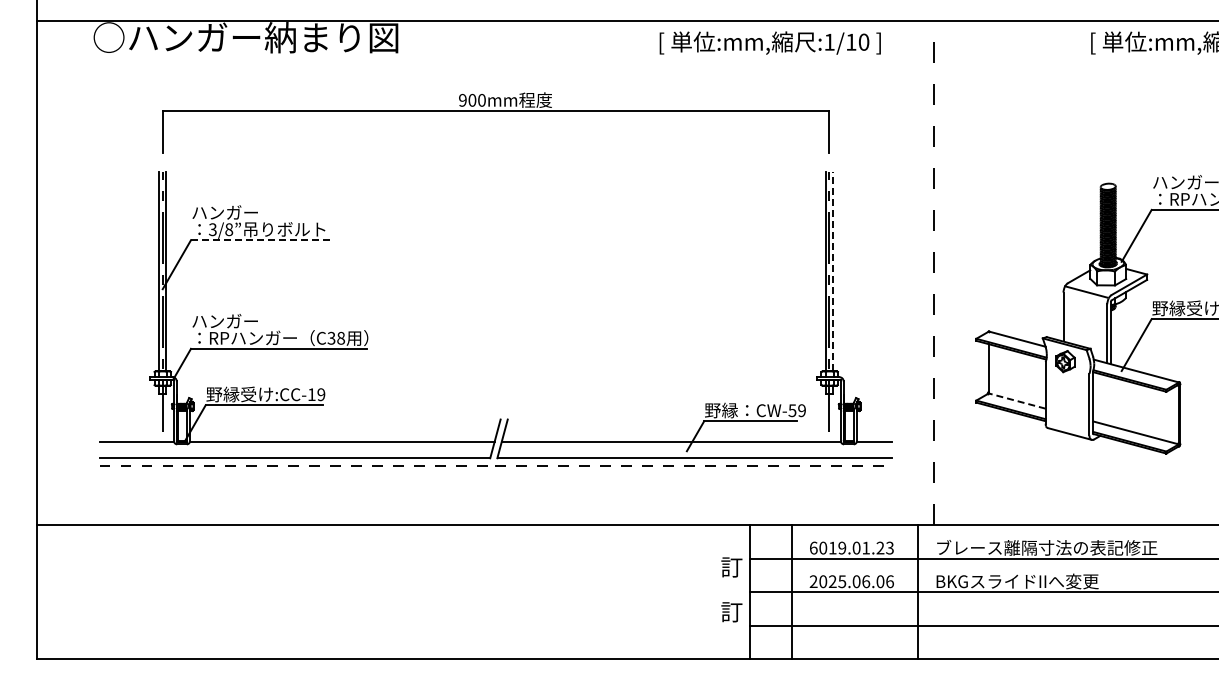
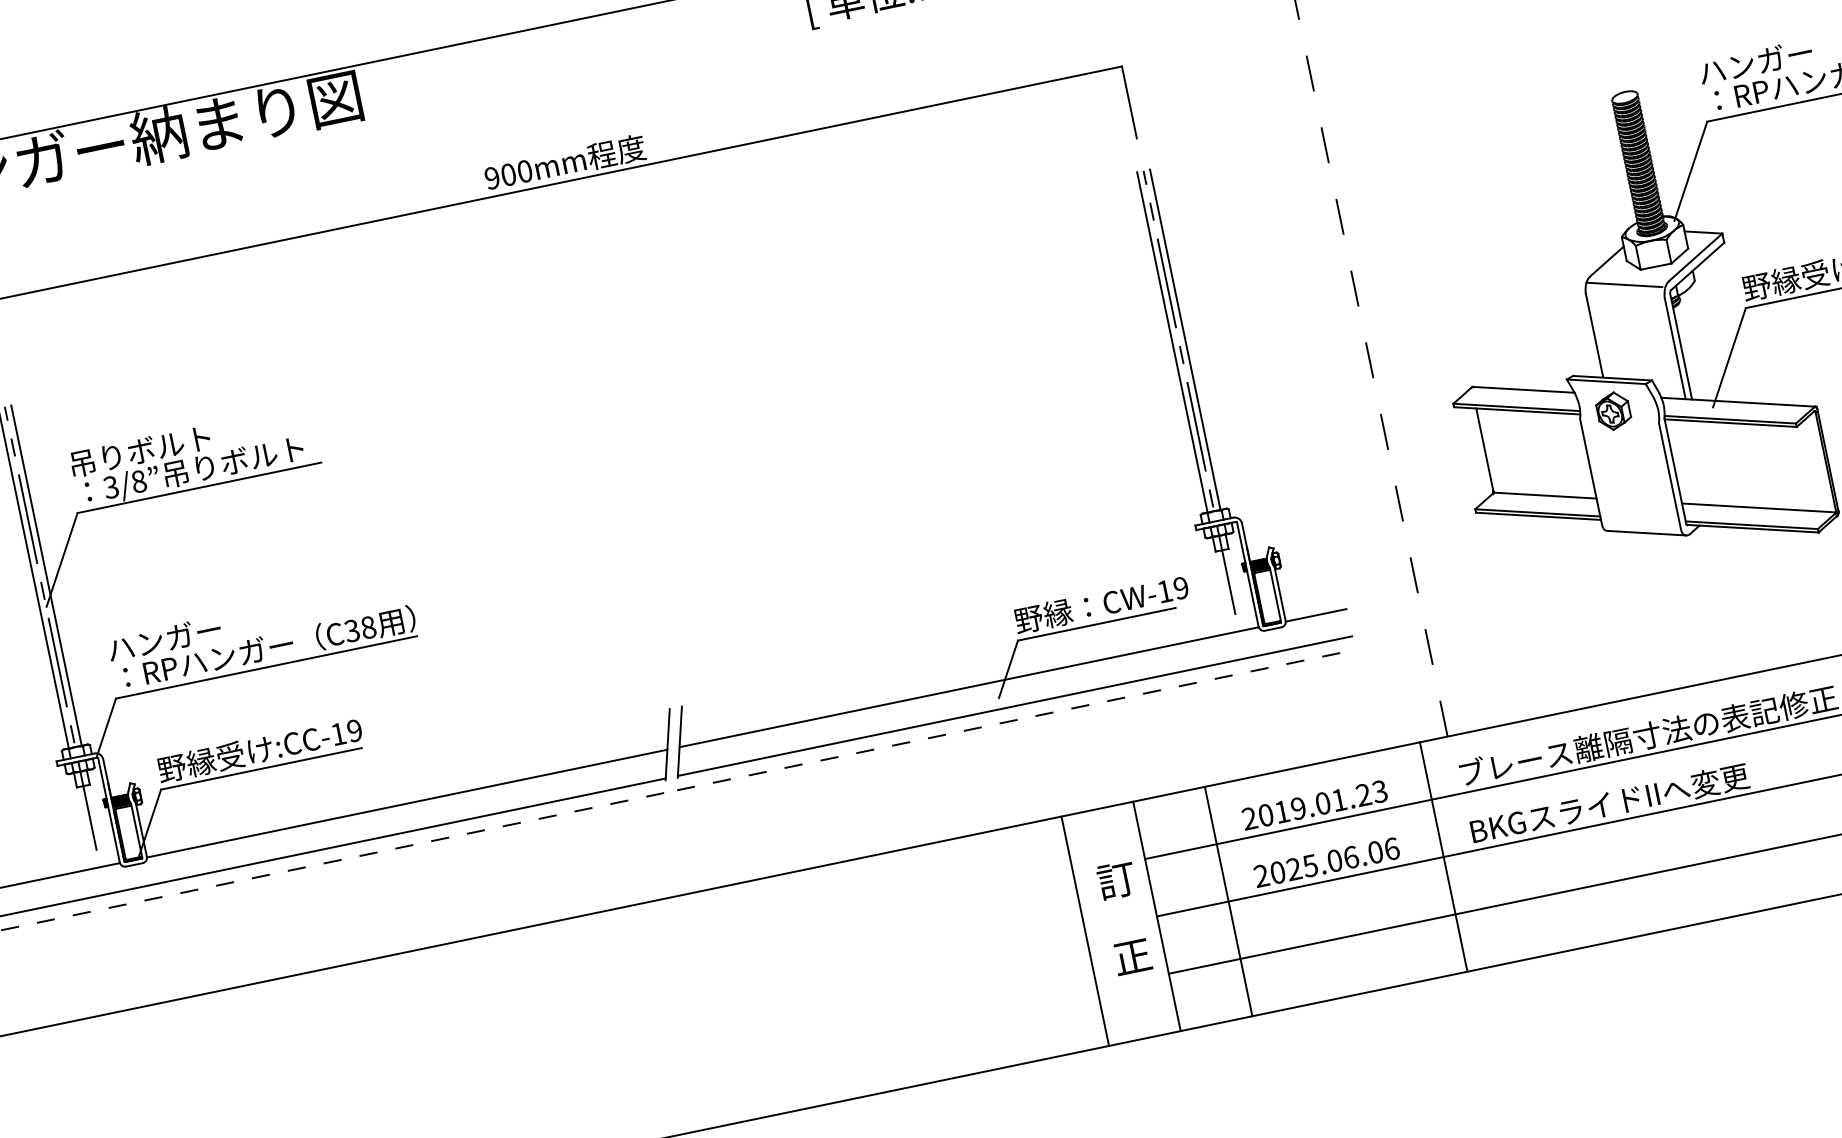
text: (233, 212) -> (140, 450), ハンガー -> 吊りボルト
line: (262, 240) -> (199, 488), dashed -> solid
line: (833, 271) -> (1185, 339), dashed -> solid
line: (1017, 401) -> (1545, 496), dashed -> solid
text: (792, 410) -> (1164, 591), CW-59 -> CW-19
text: (813, 547) -> (1249, 817), 6019.01.23 -> 2019.01.23
line: (708, 592) -> (1085, 931), added
text: (731, 612) -> (1132, 957), 訂 -> 正

